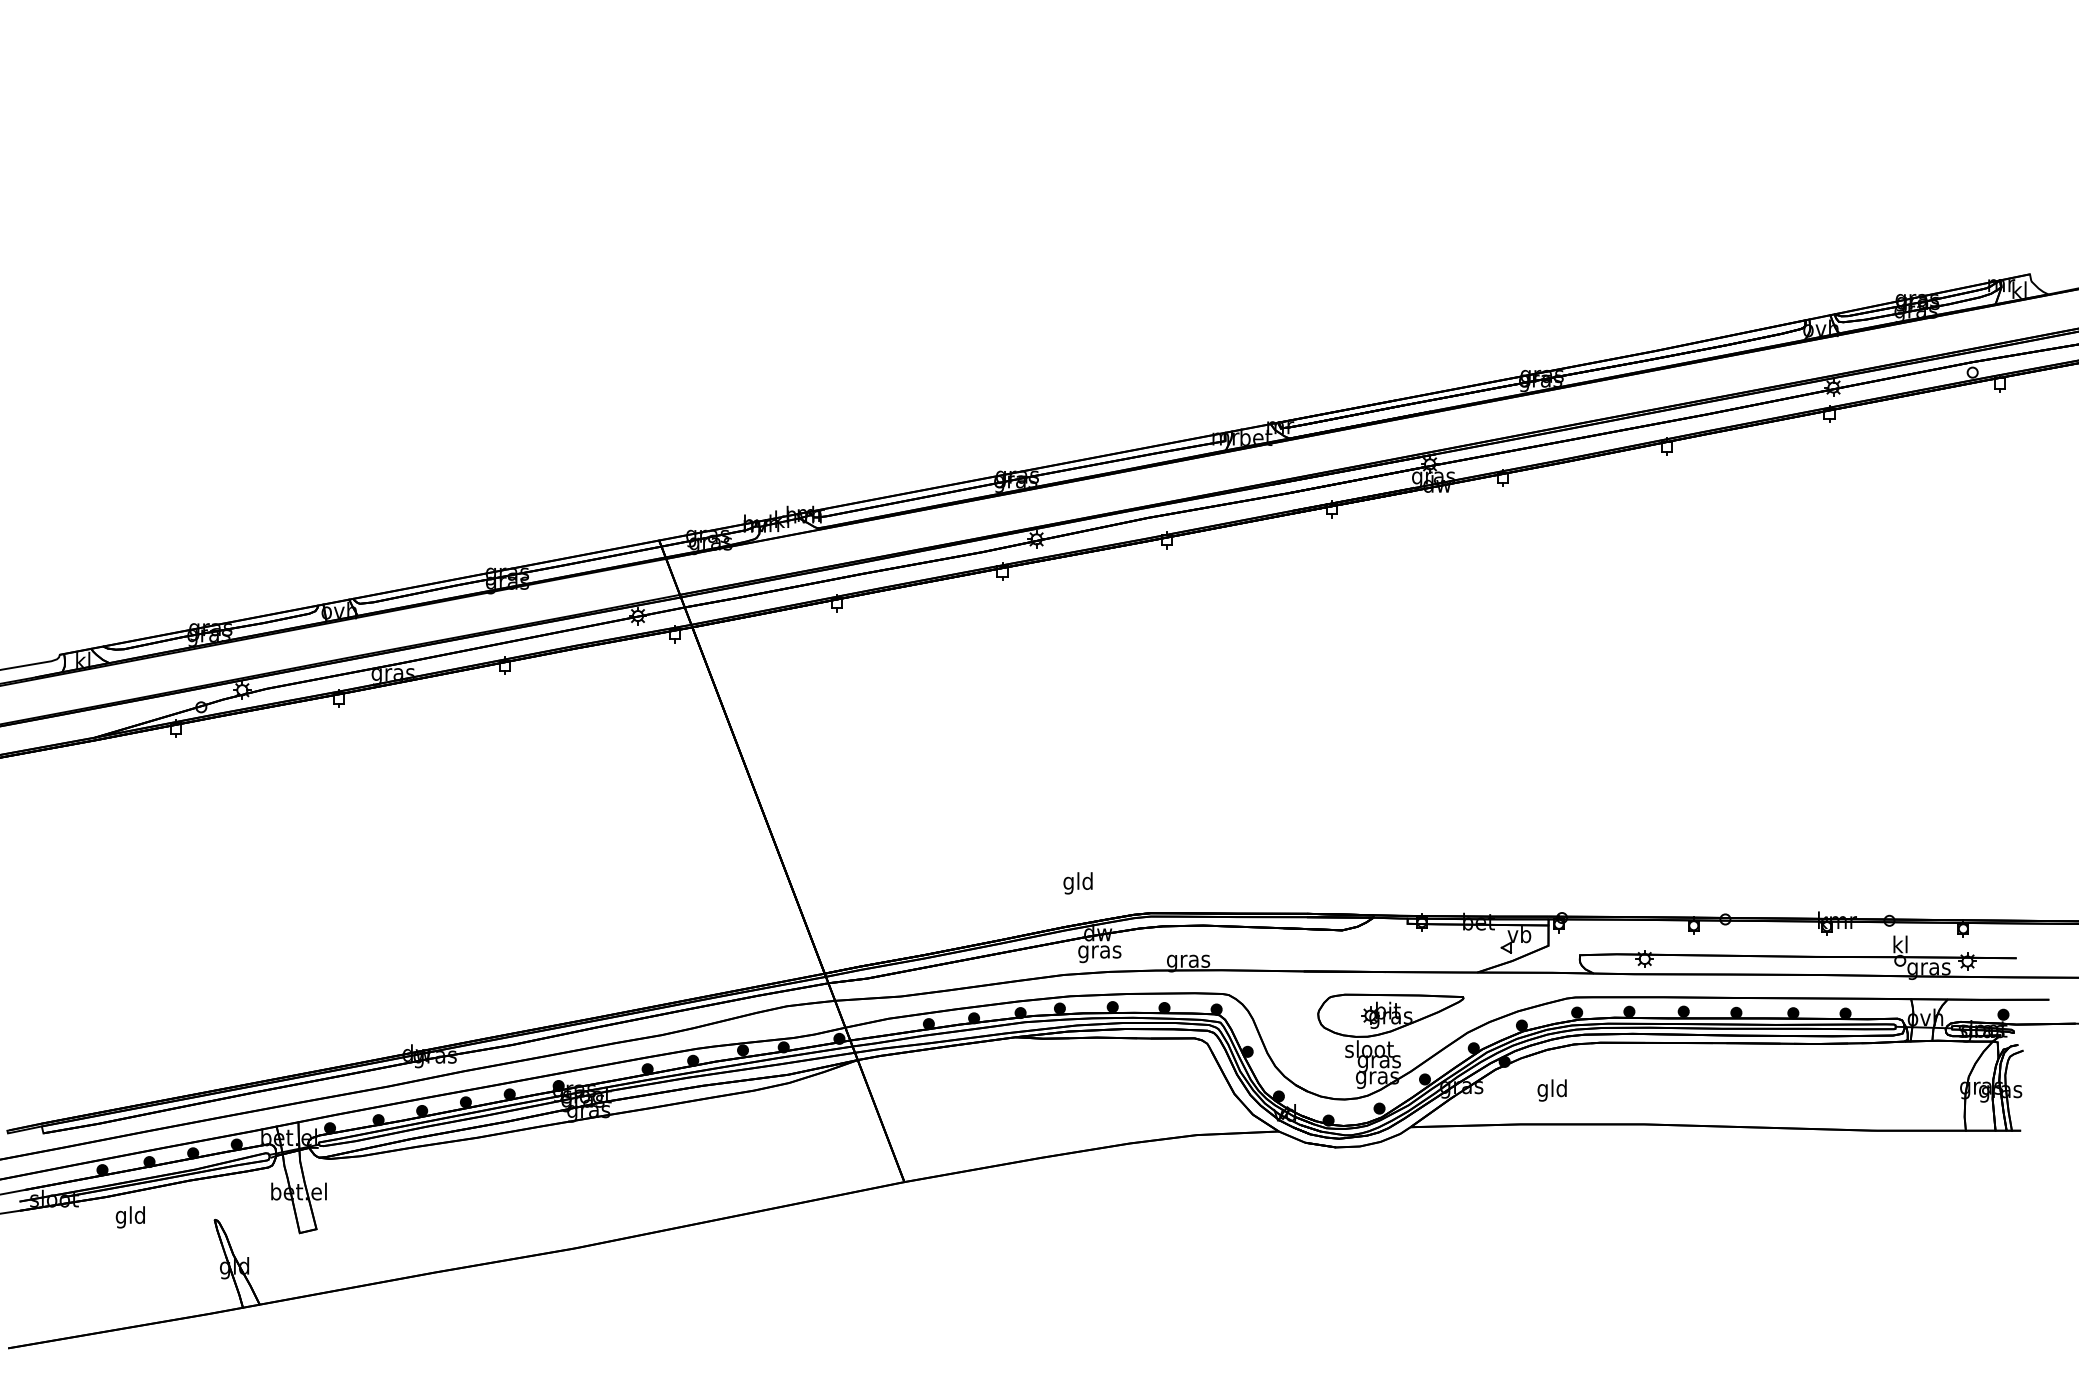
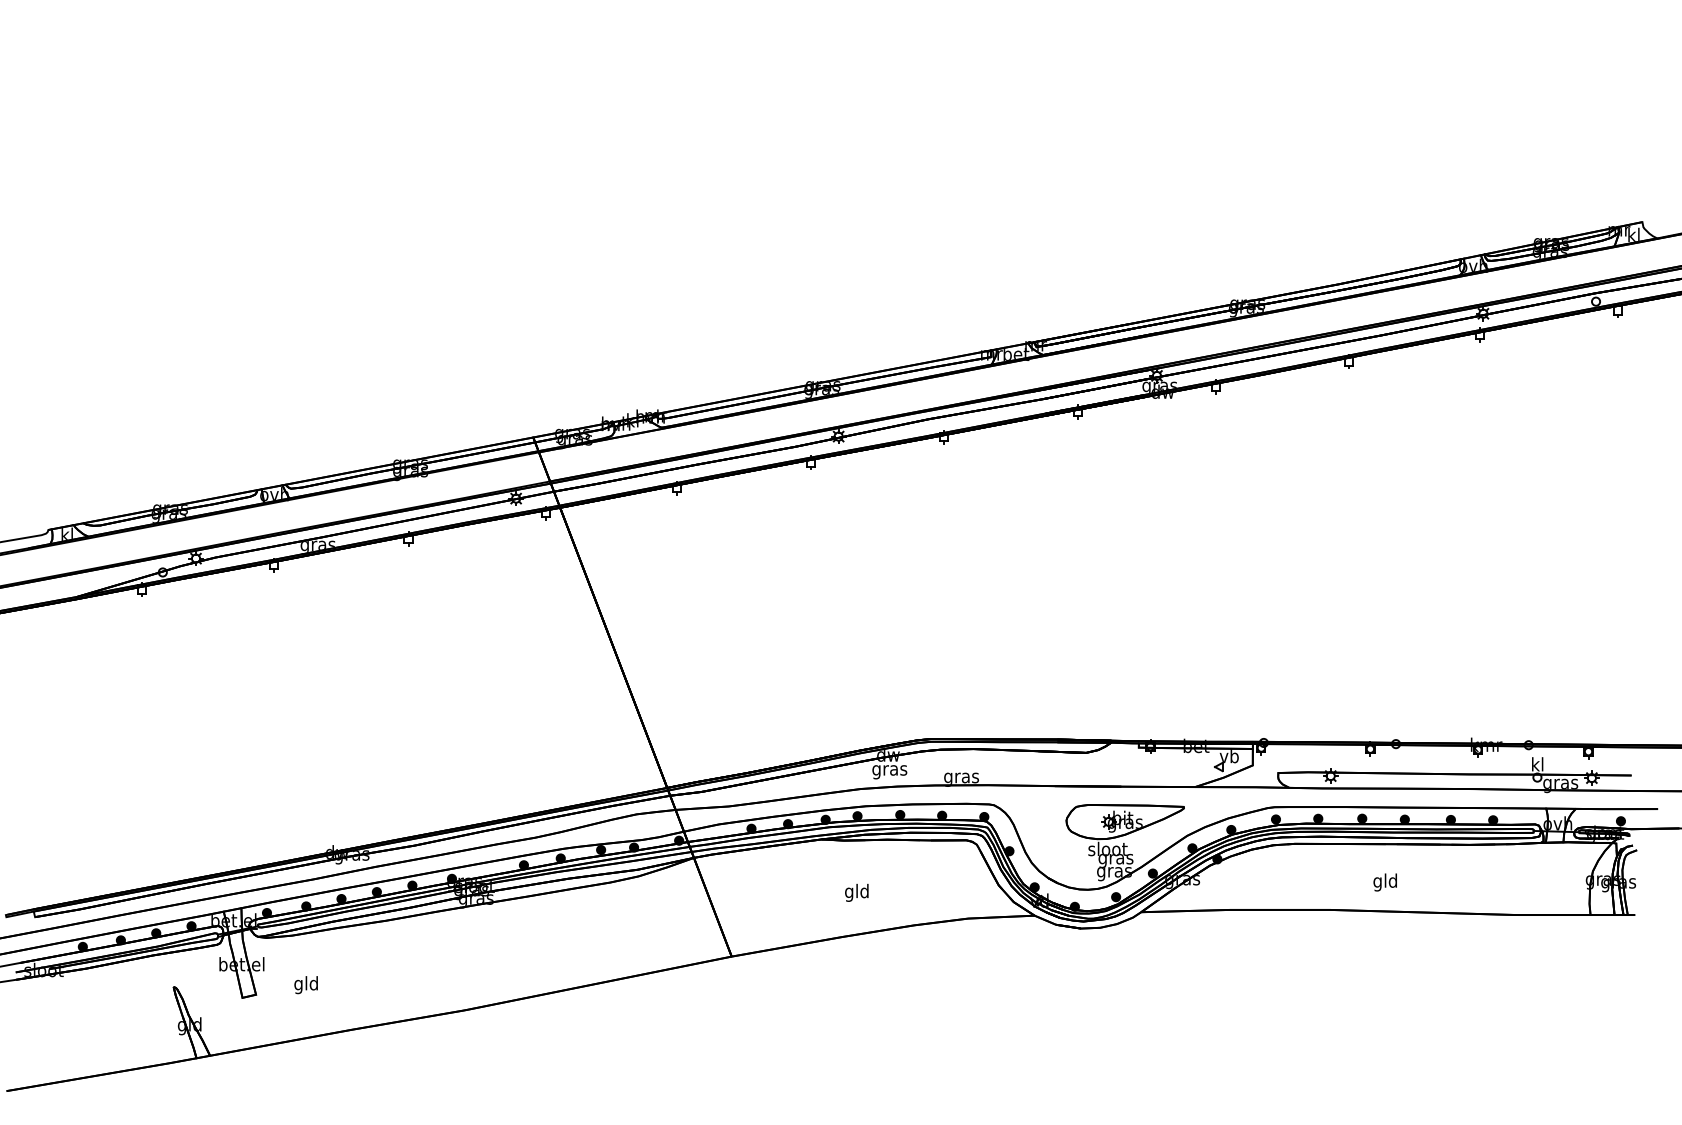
text: (1077, 883) -> (856, 893), moved
text: (1551, 1090) -> (1384, 882), moved
text: (129, 1217) -> (305, 985), moved

